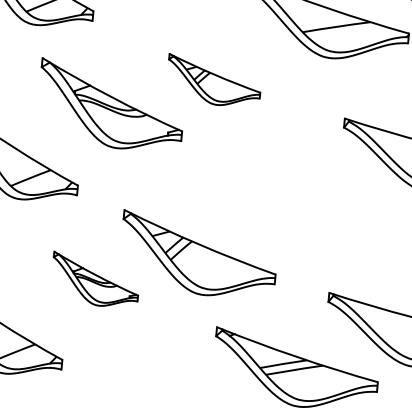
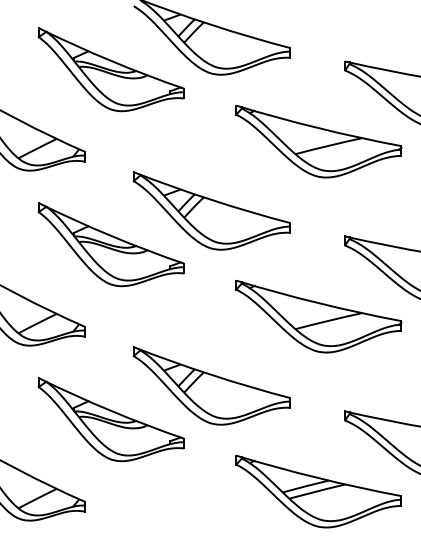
part: (214, 80) -> (211, 210), size x1.67
part: (311, 195) -> (318, 316), added
part: (94, 280) -> (110, 419), size x1.67

